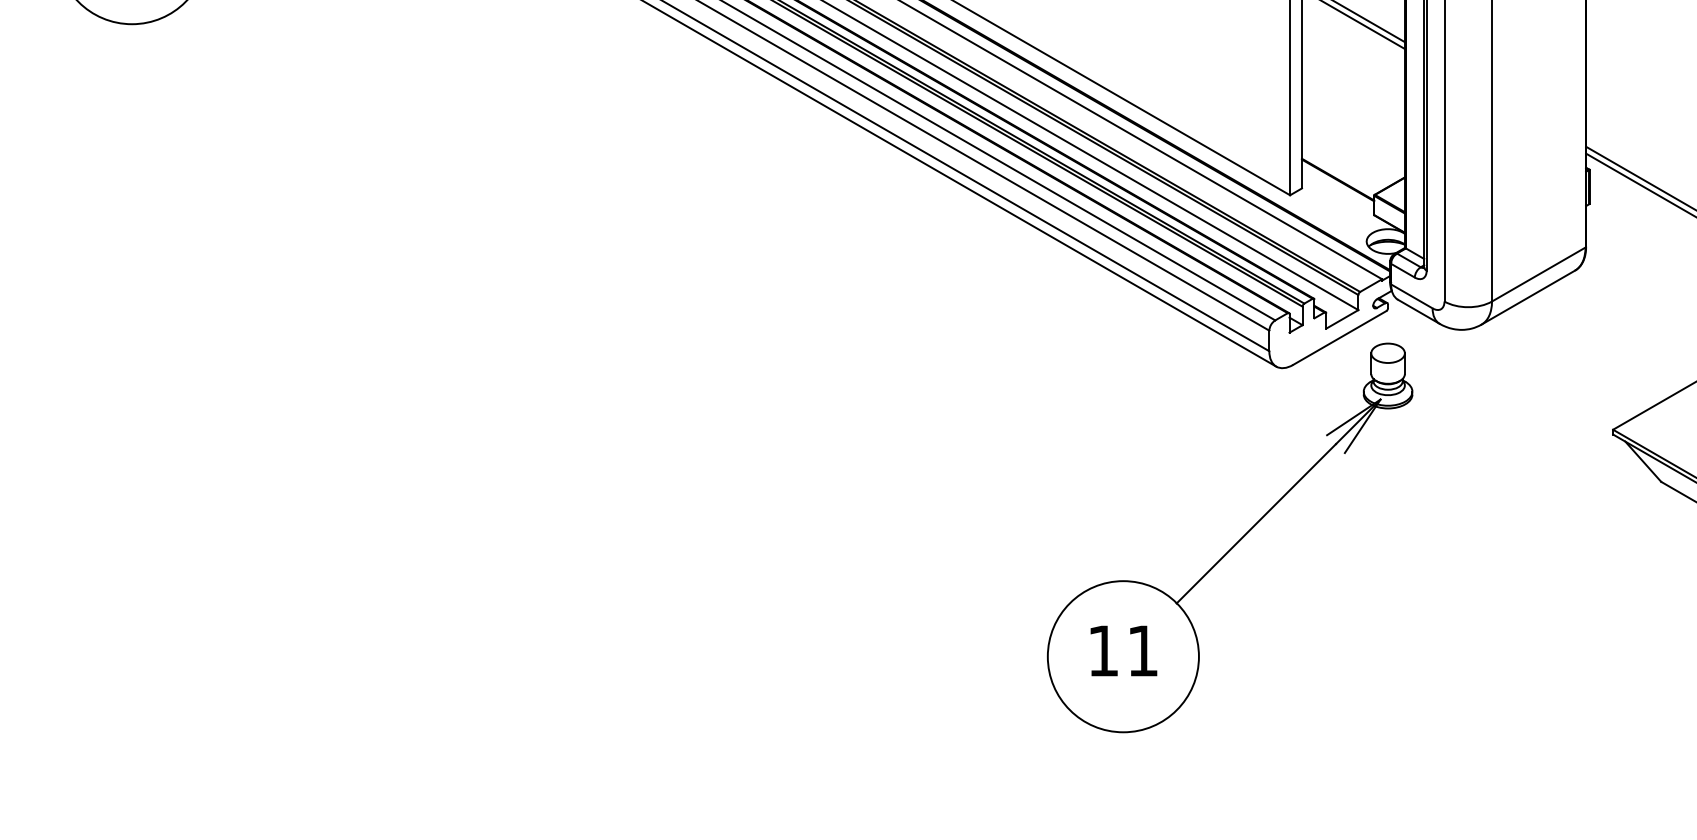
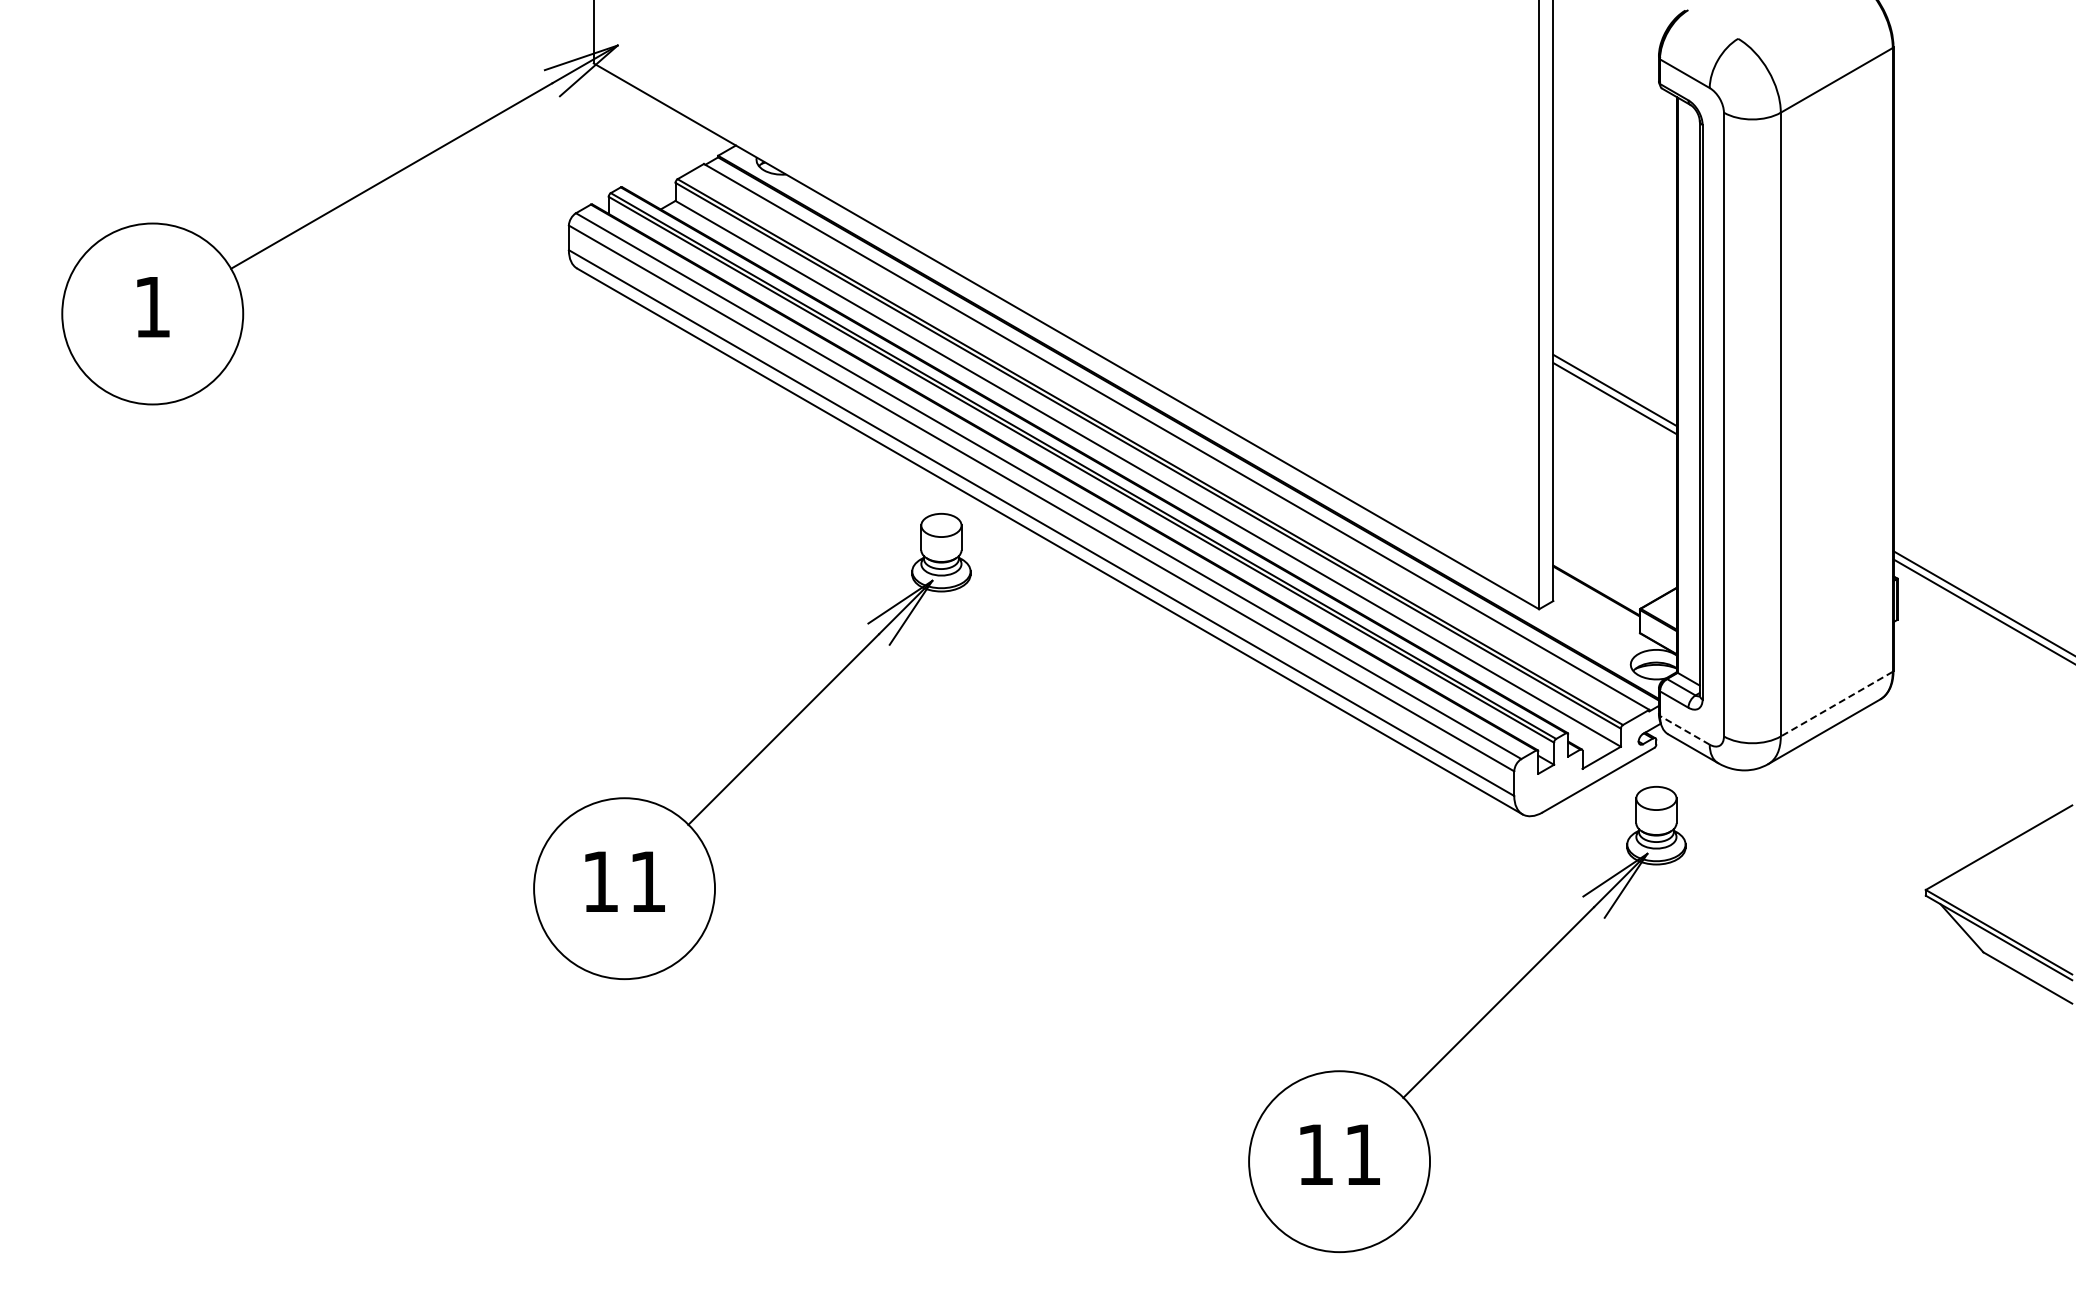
line: (1538, 274) -> (1836, 704), solid -> dashed
line: (1411, 296) -> (1684, 730), solid -> dashed
part: (638, 314) -> (759, 752), added

